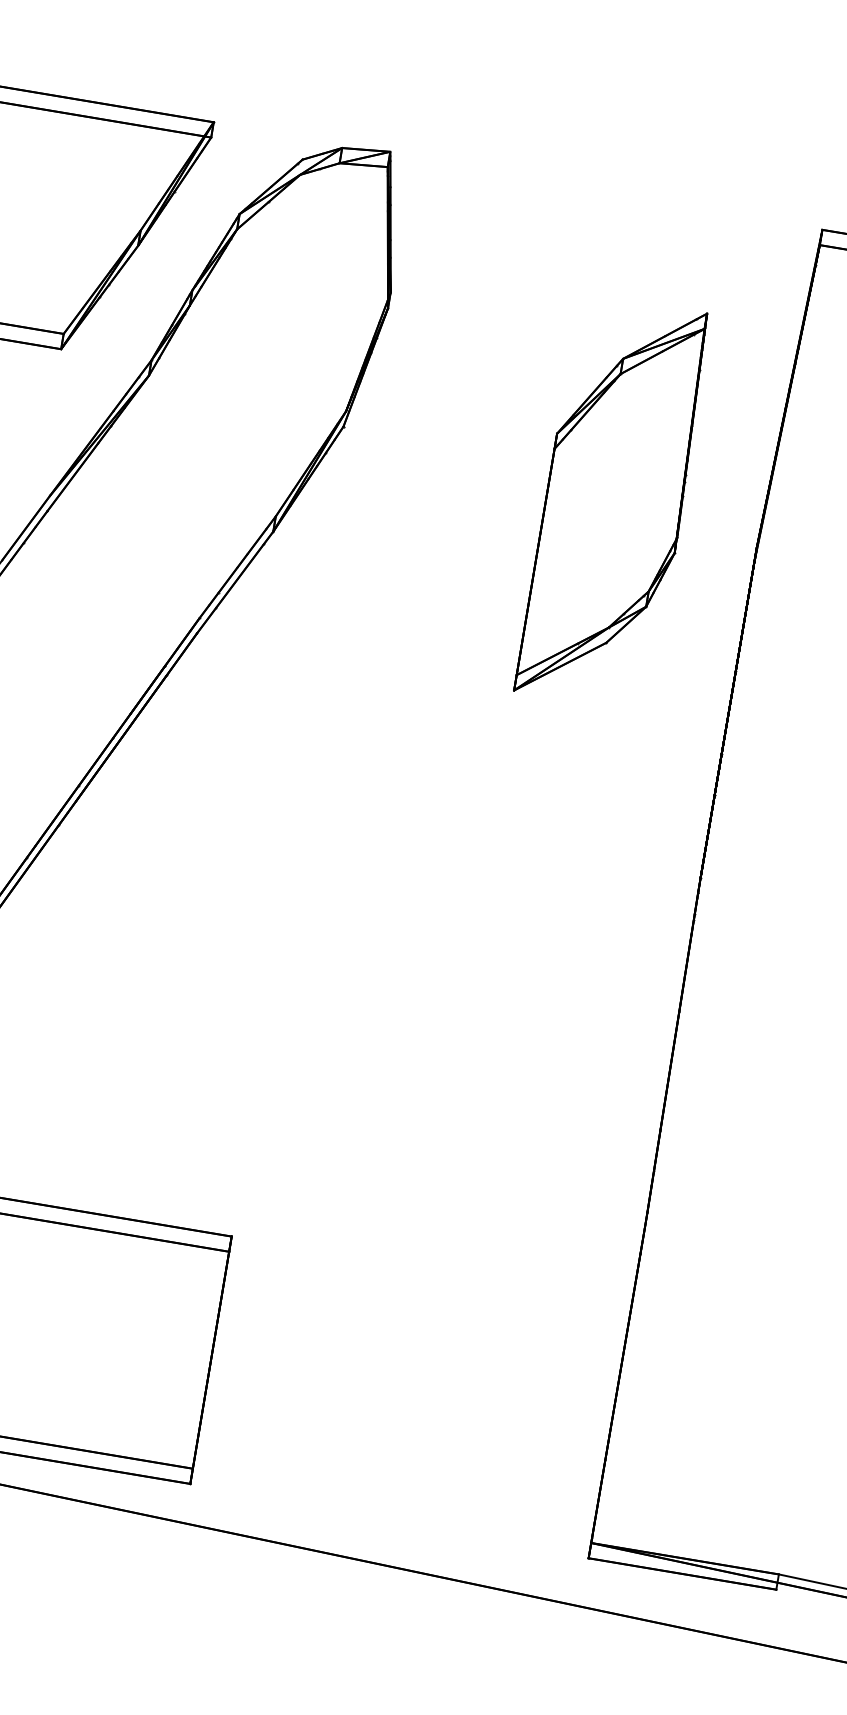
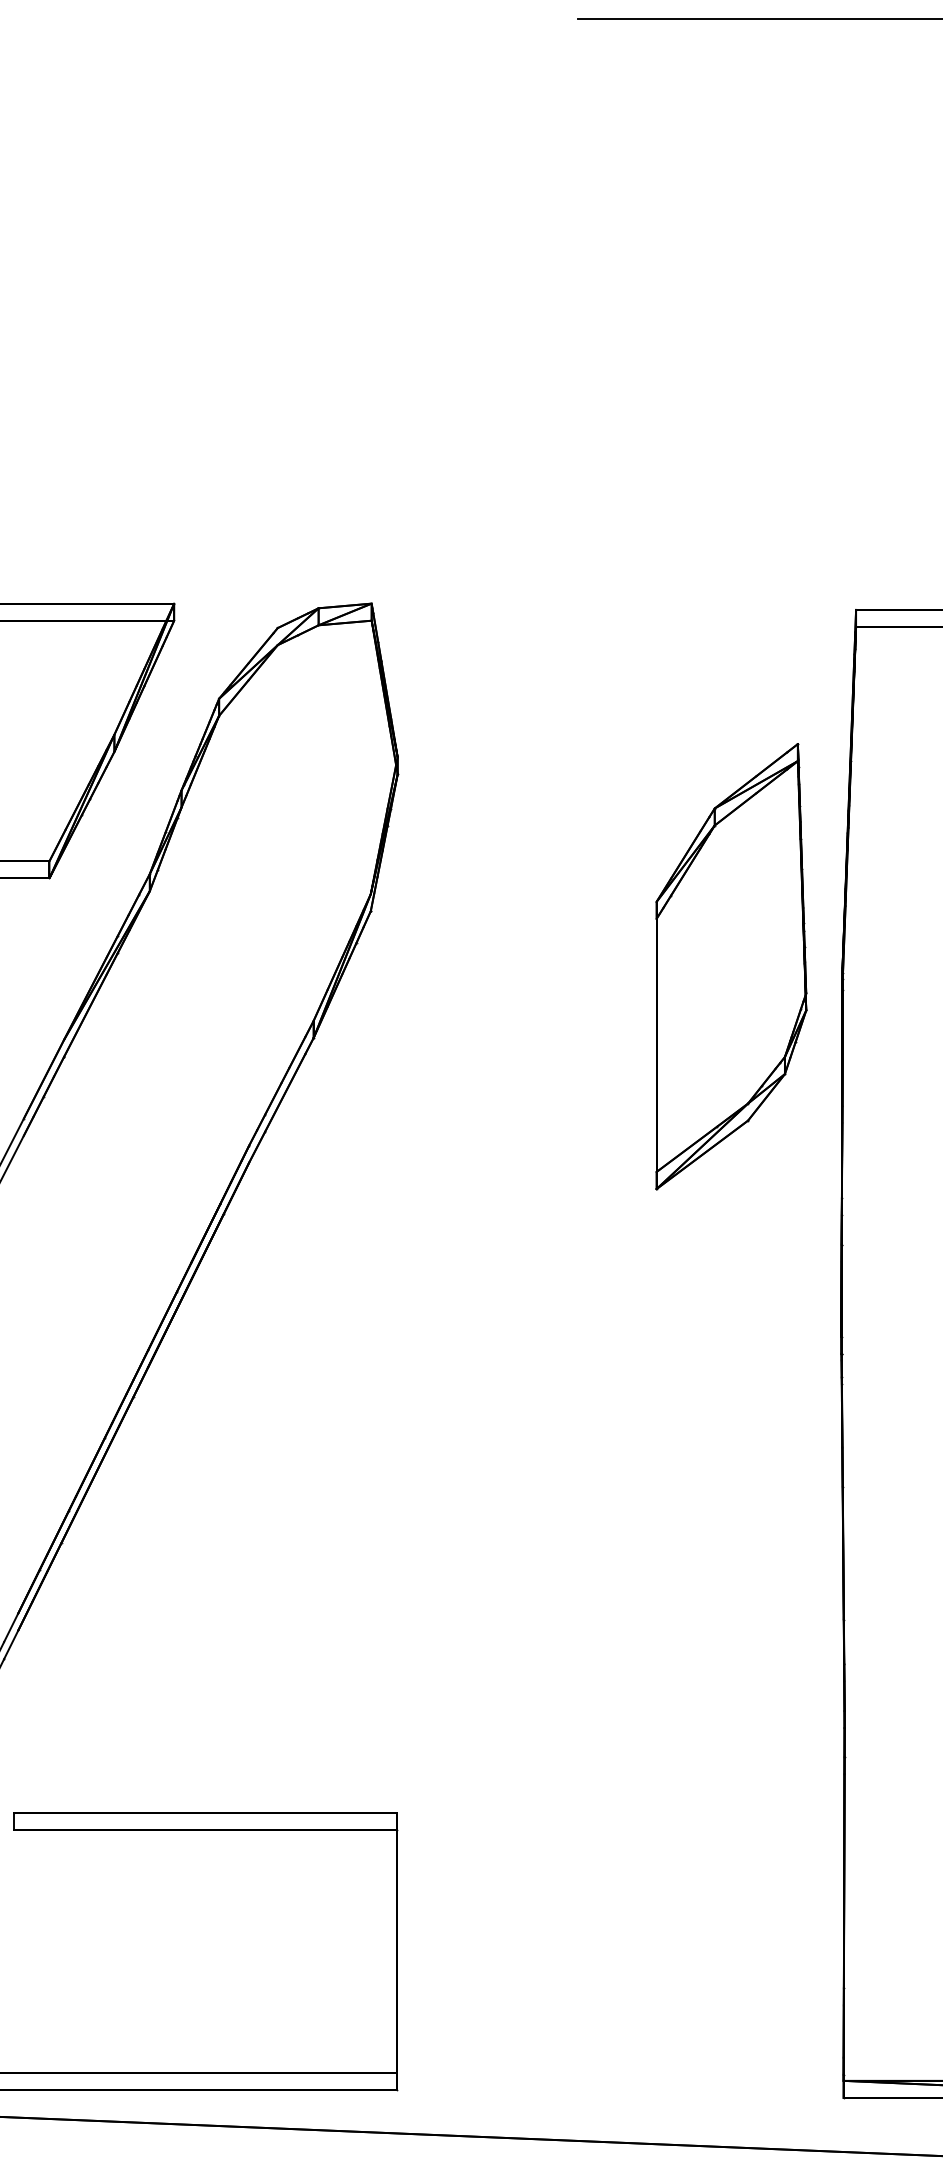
part: (614, 502) -> (731, 966), moved

